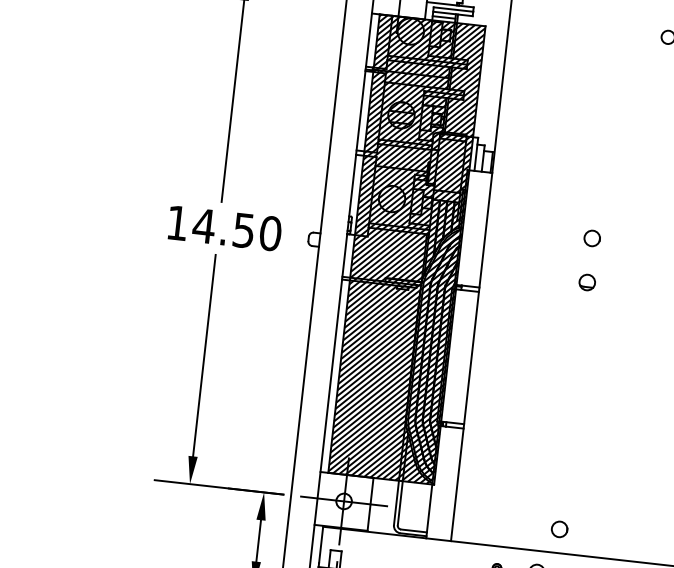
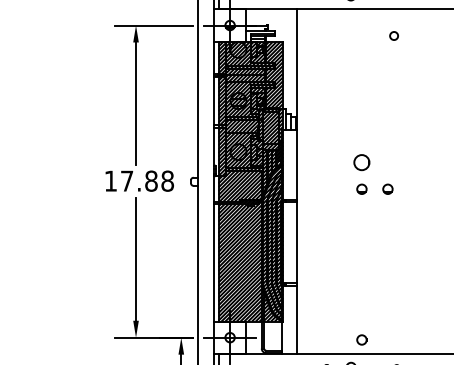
text: (237, 228) -> (147, 180), 14.50 -> 17.88
circle: (591, 236) -> (361, 161), size x1.6
part: (629, 285) -> (387, 188), added

